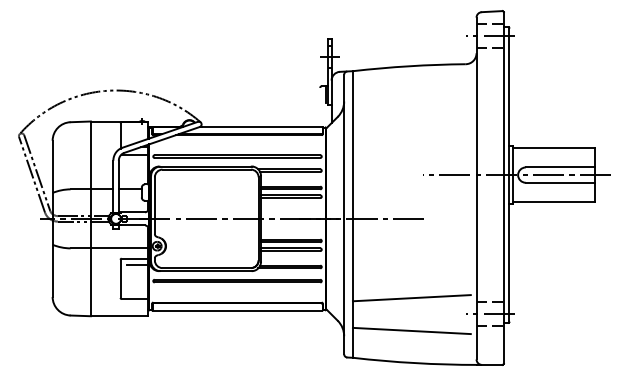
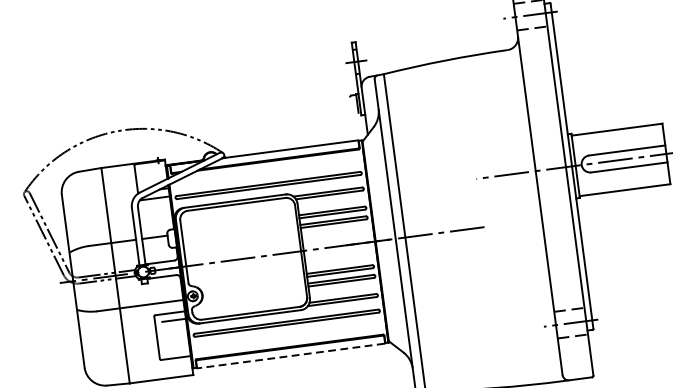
line: (411, 298) -> (481, 317), removed
line: (237, 310) -> (291, 355), solid -> dashed
line: (411, 330) -> (486, 352), removed

